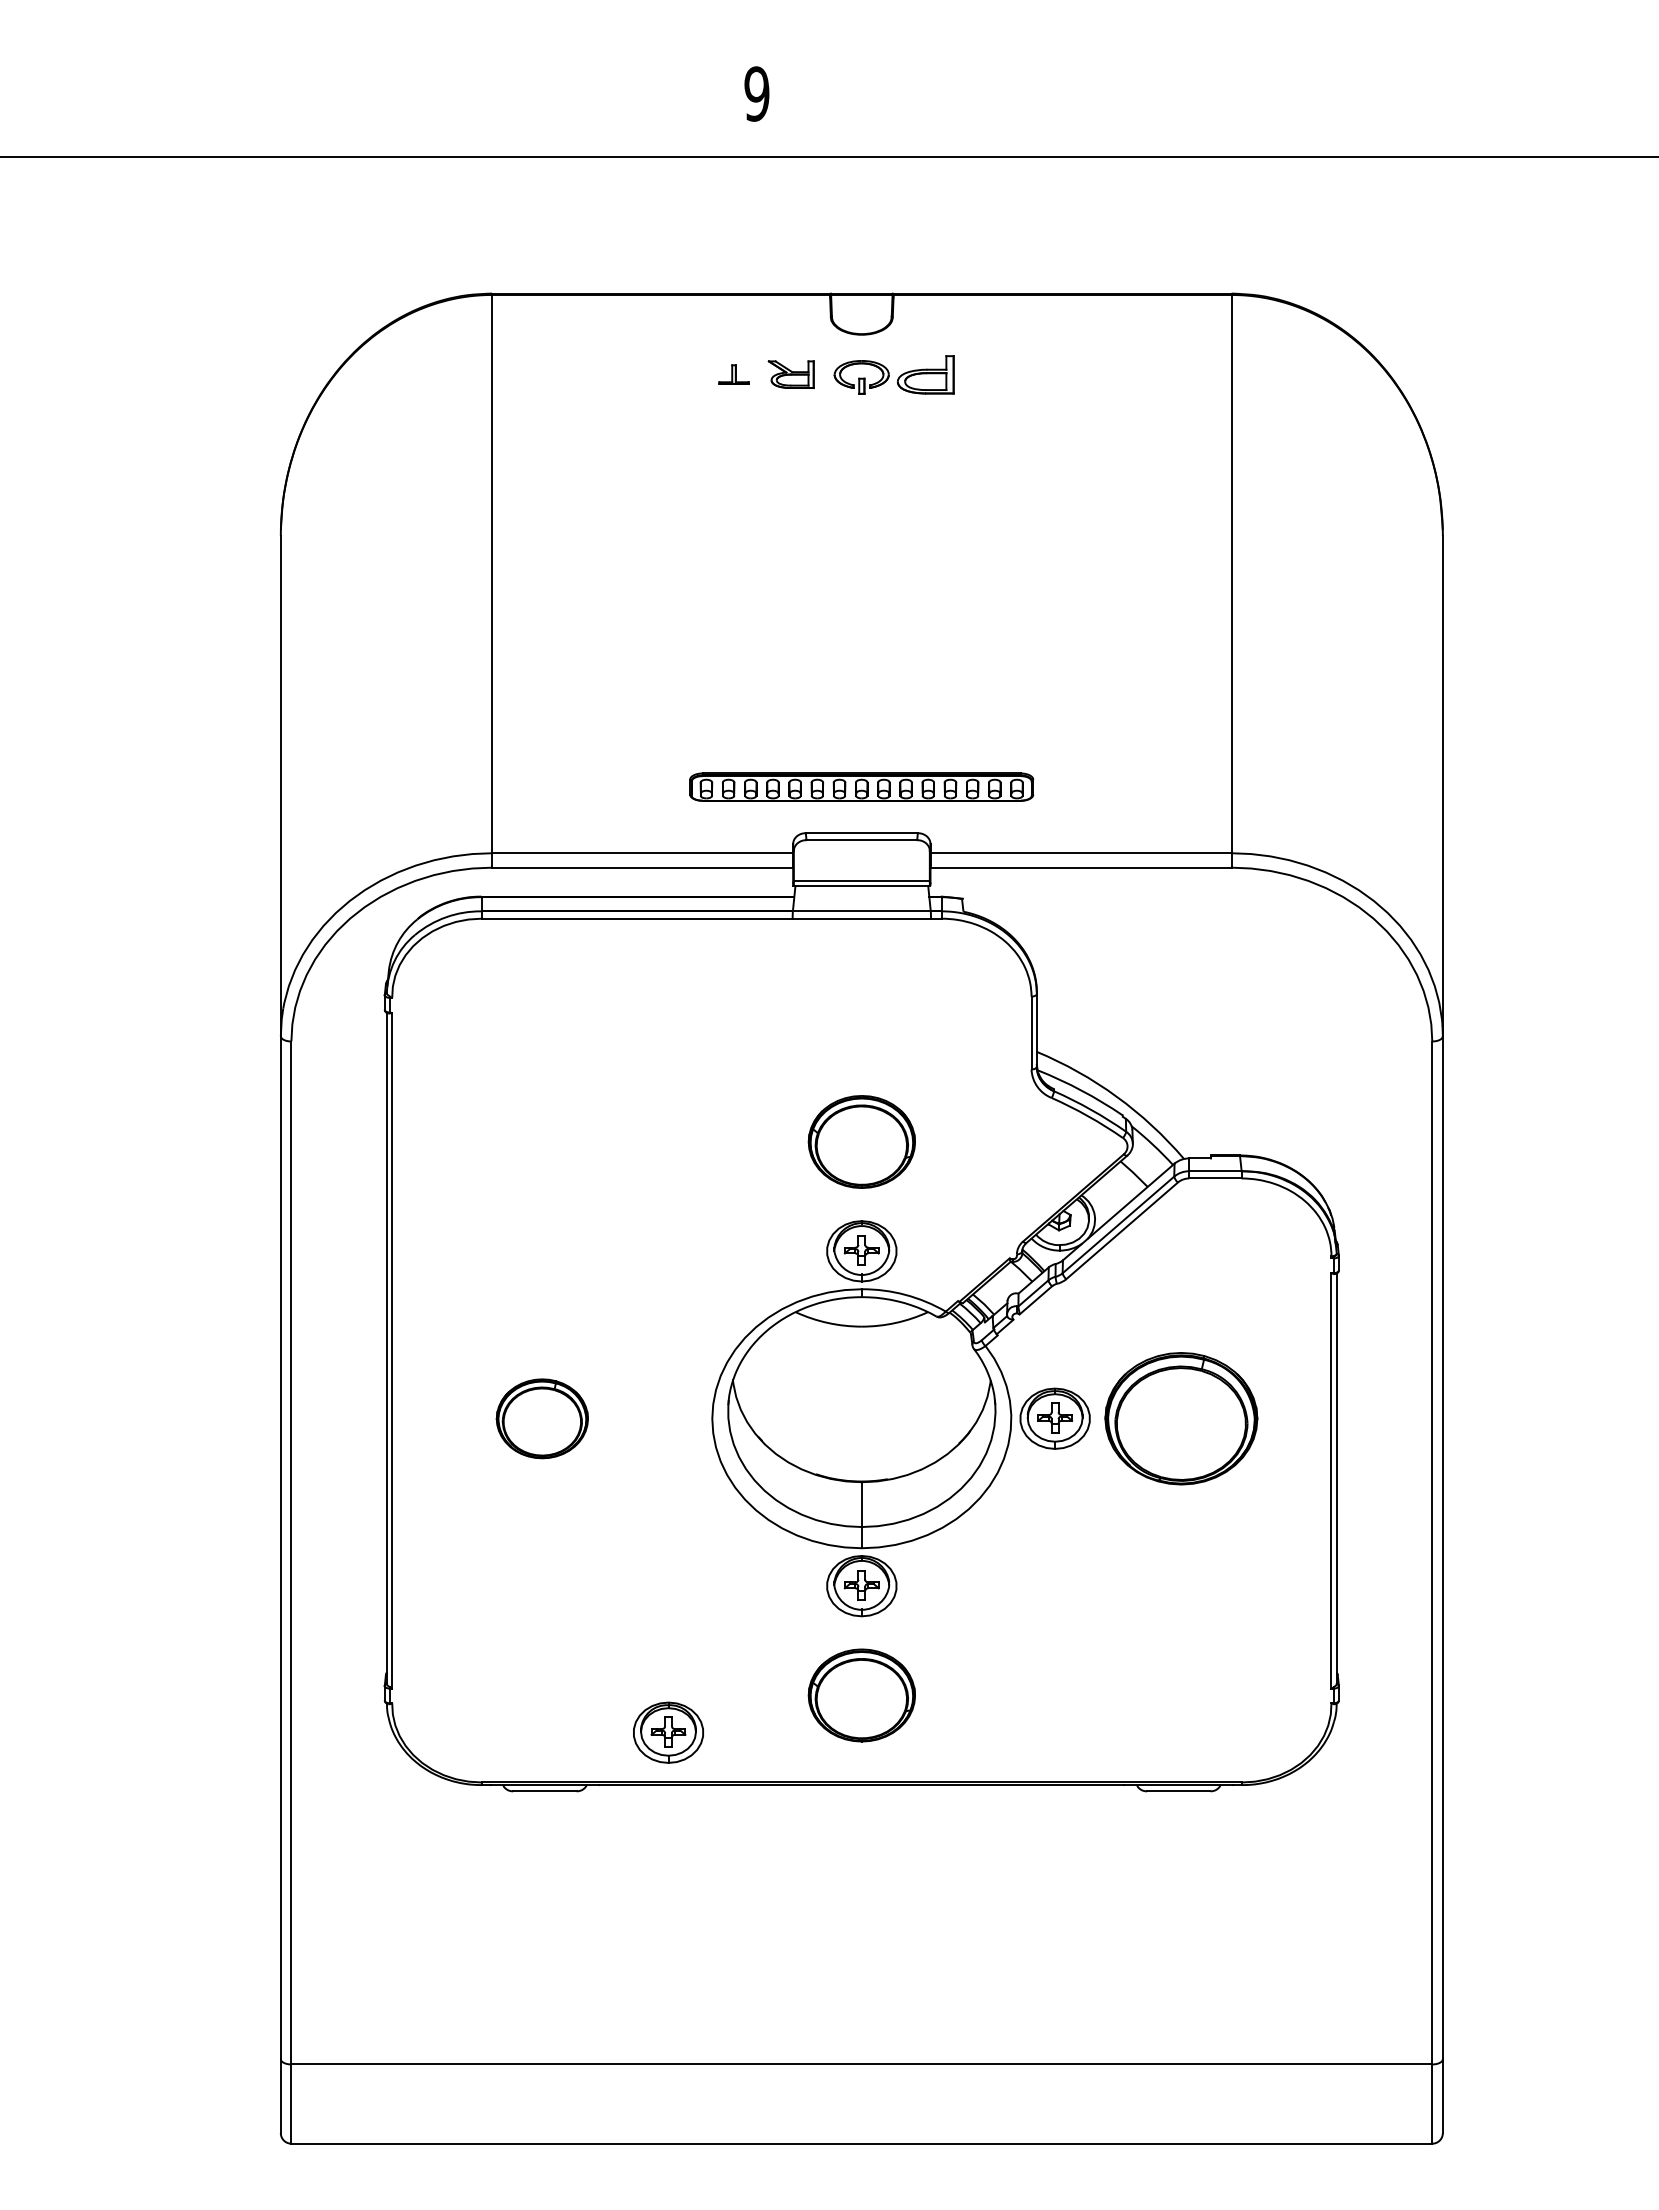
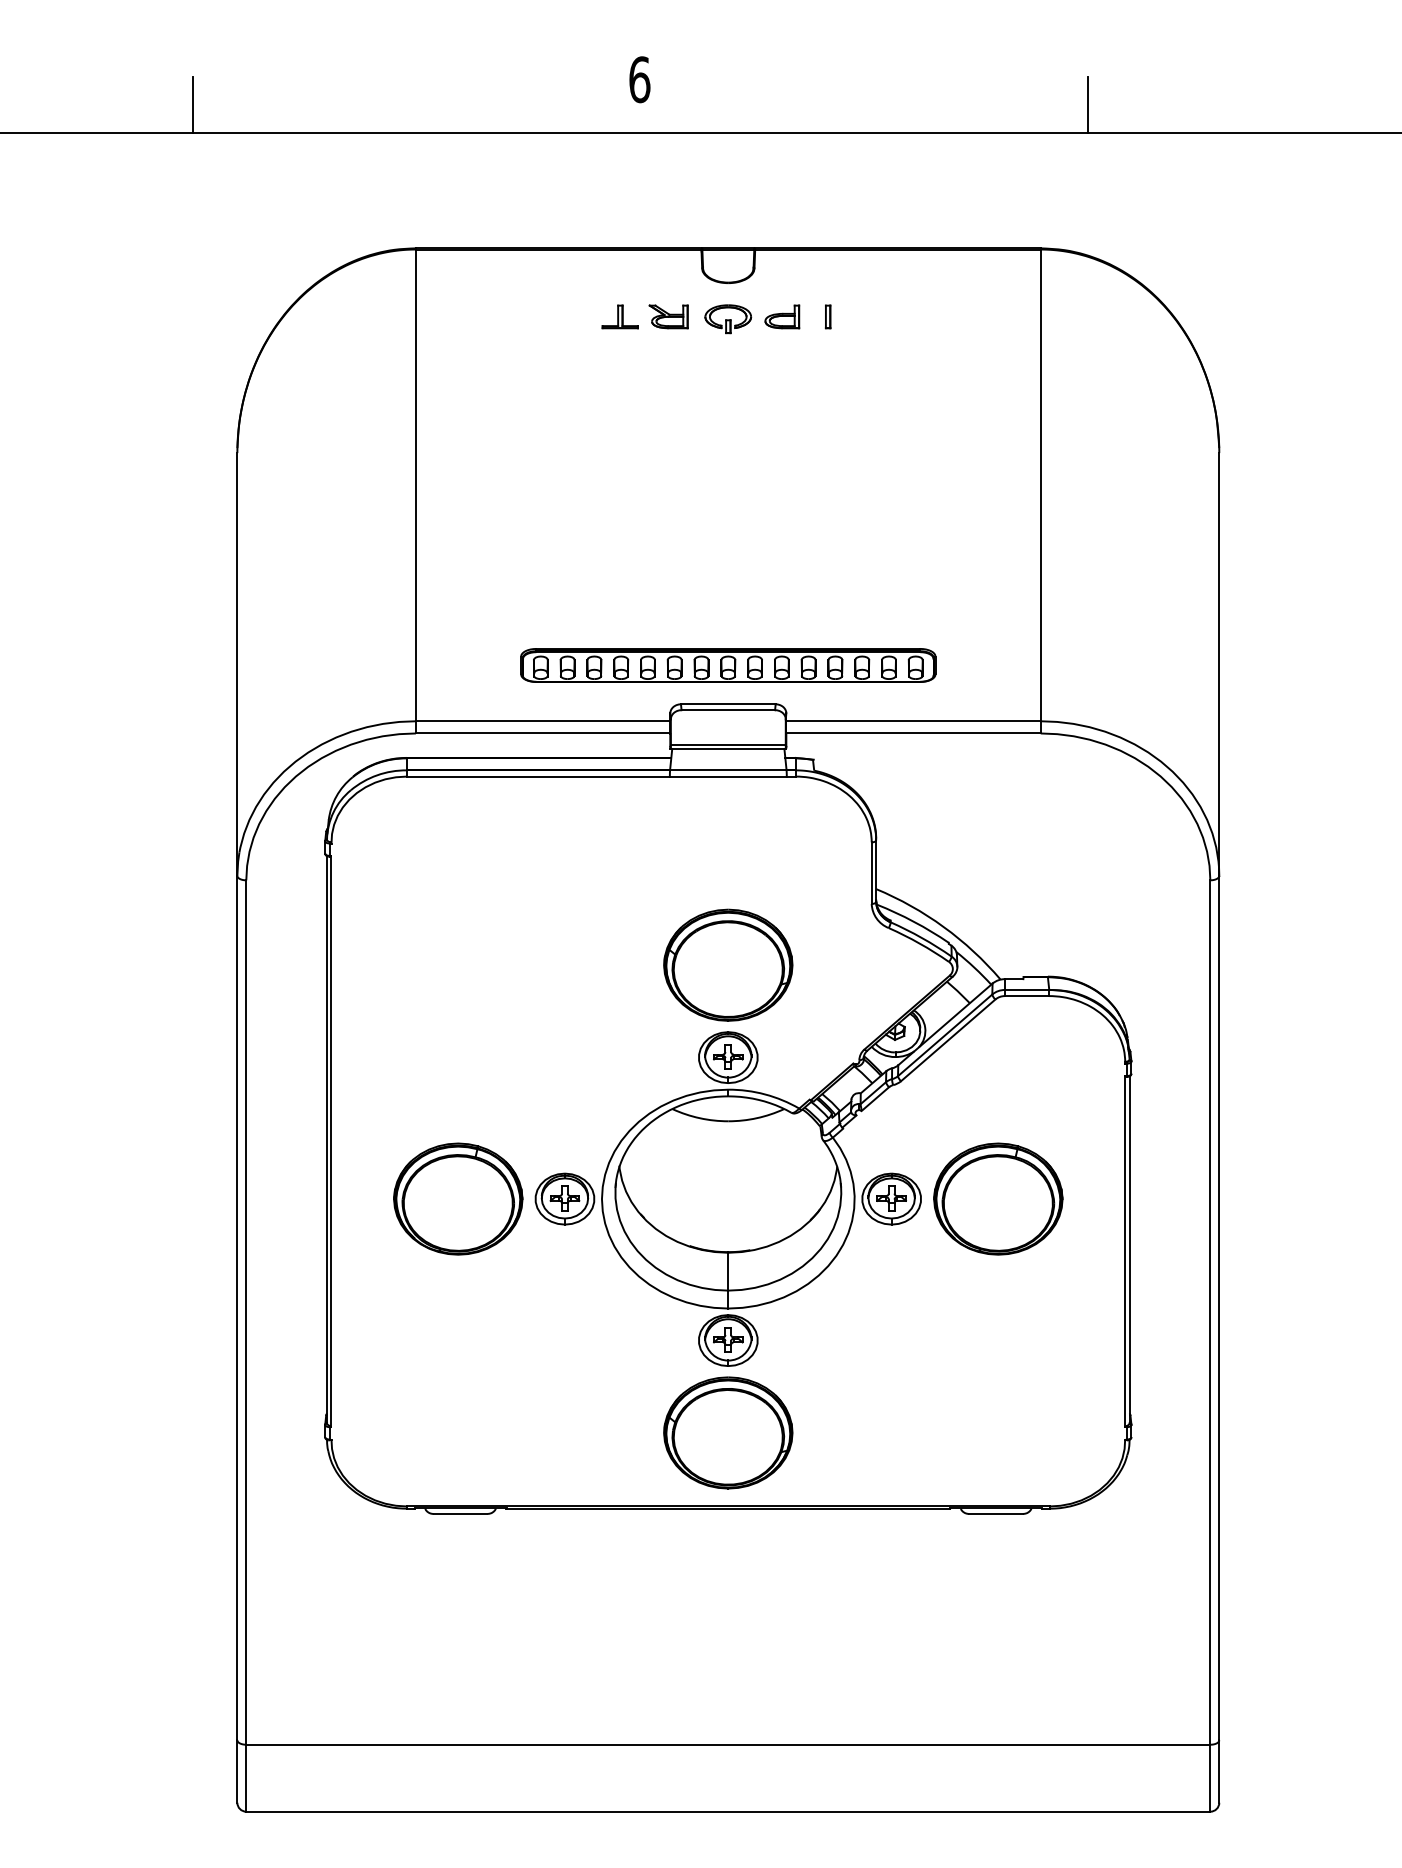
text: (756, 93) -> (639, 79), 9 -> 6
line: (227, 123) -> (192, 104), added
line: (1287, 123) -> (1088, 104), added
part: (733, 374) -> (619, 316), size x1.43
part: (925, 374) -> (782, 316), size x0.71
part: (979, 374) -> (827, 316), added
part: (861, 786) -> (728, 664), size x1.43
part: (861, 1141) -> (728, 964), size x1.43
part: (542, 1418) -> (458, 1198), size x1.67
part: (861, 1695) -> (728, 1432), size x1.43
part: (668, 1732) -> (564, 1198), moved

